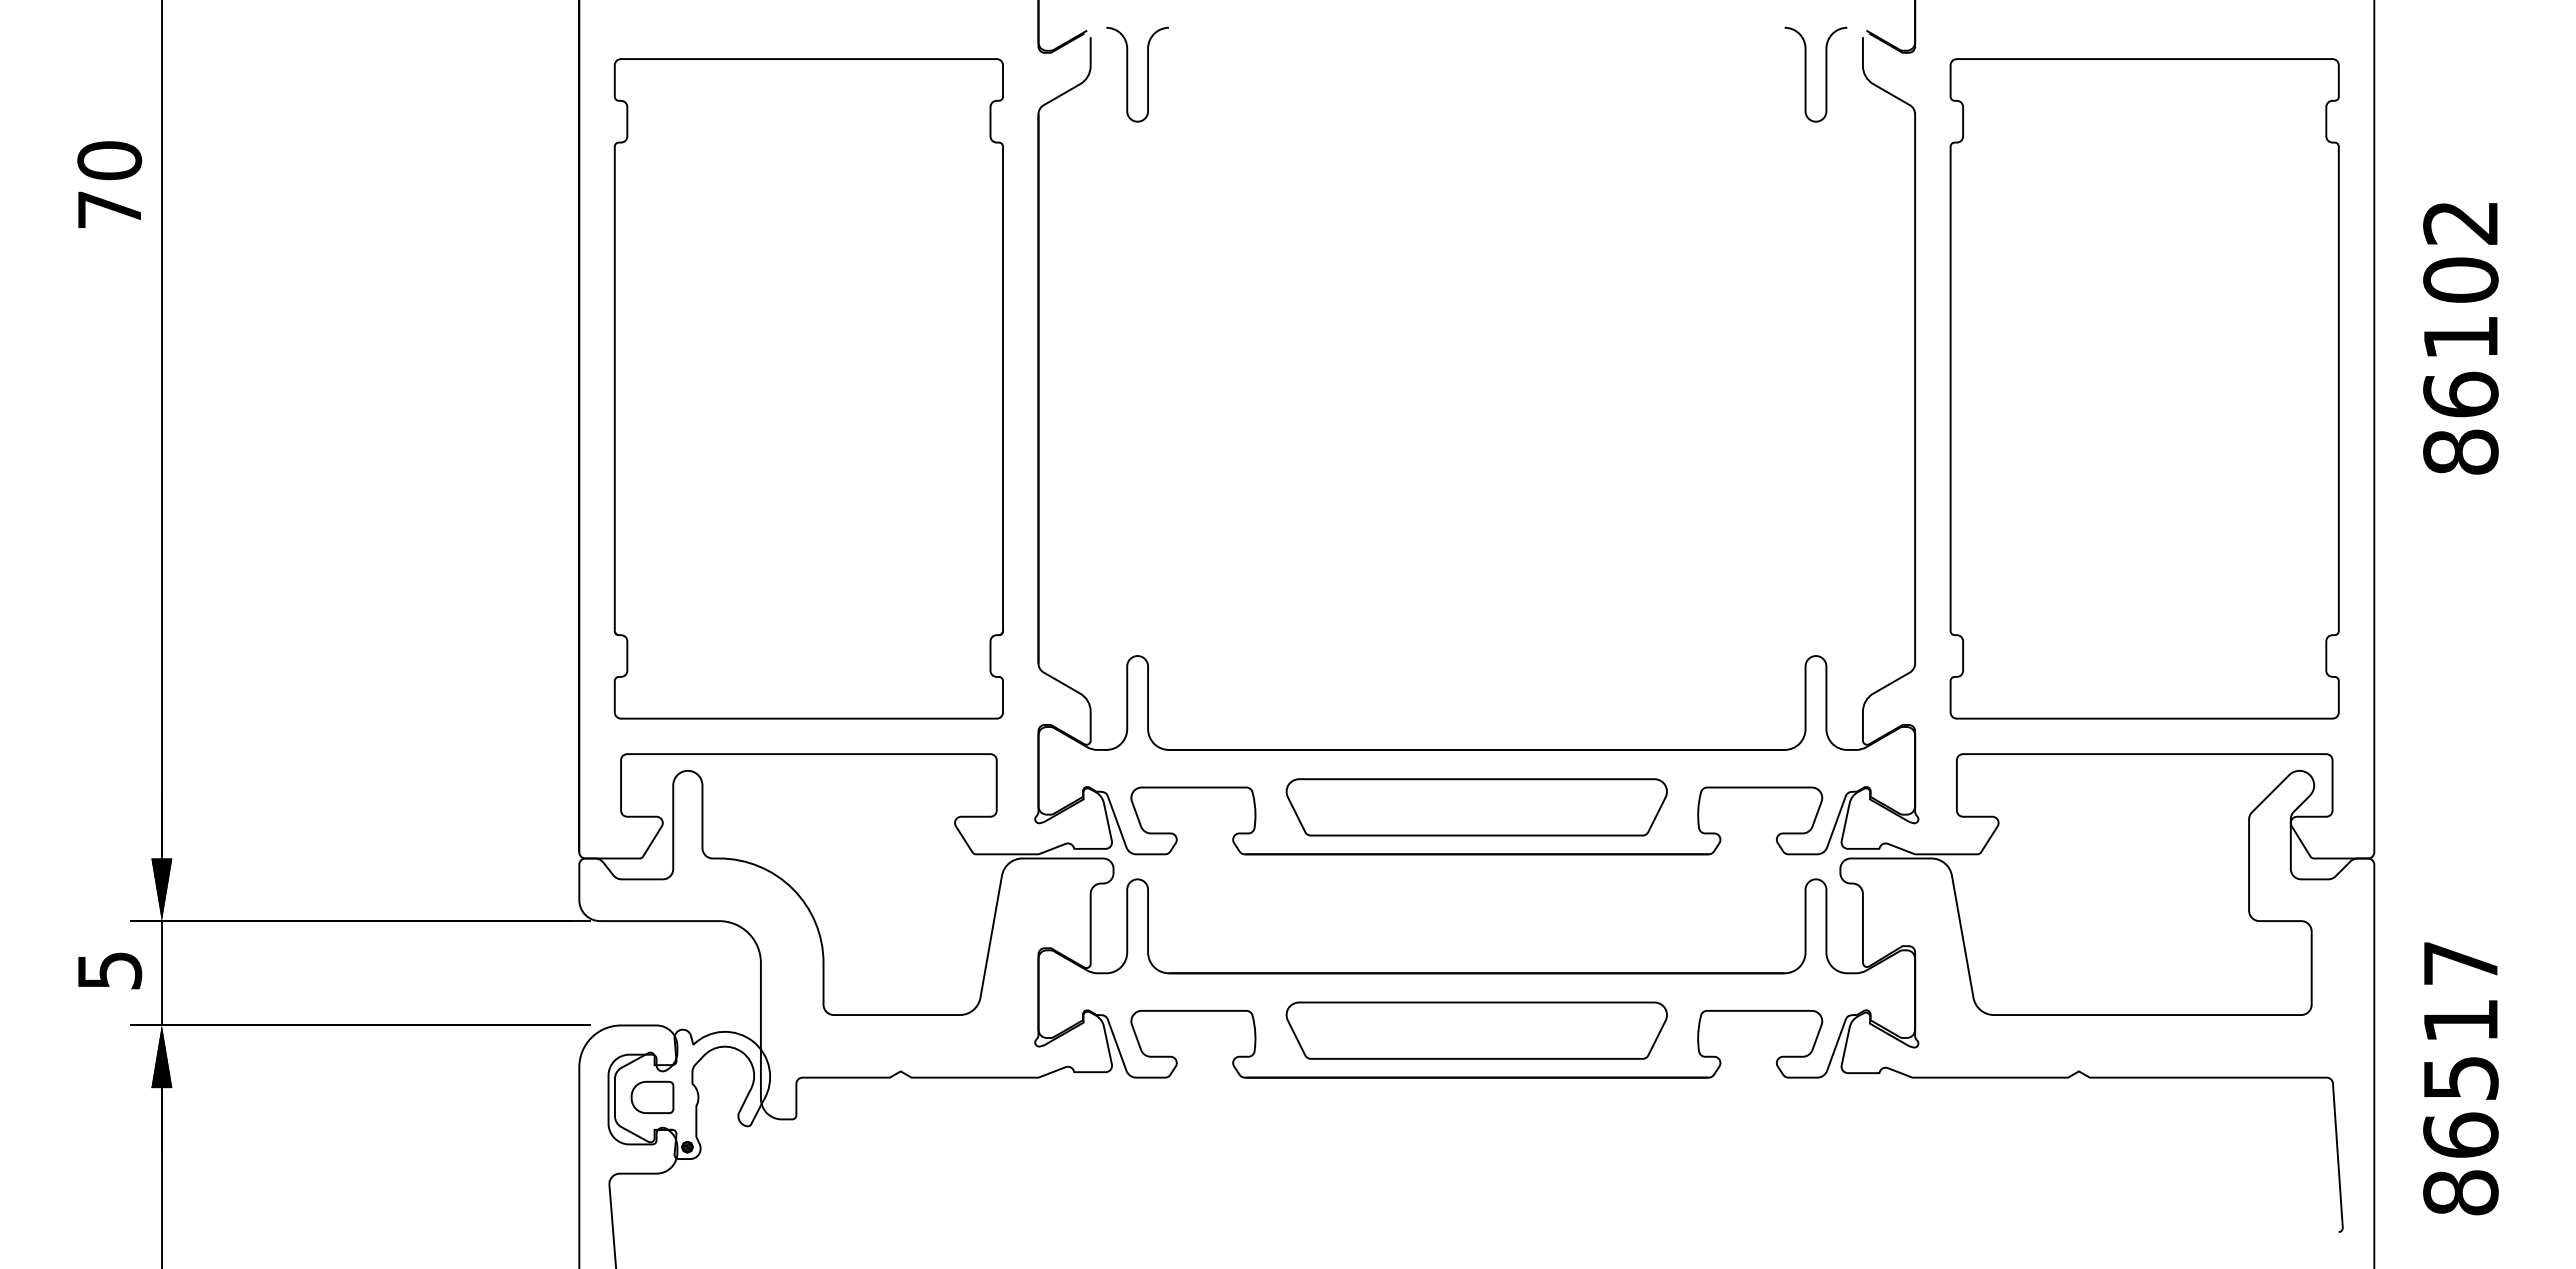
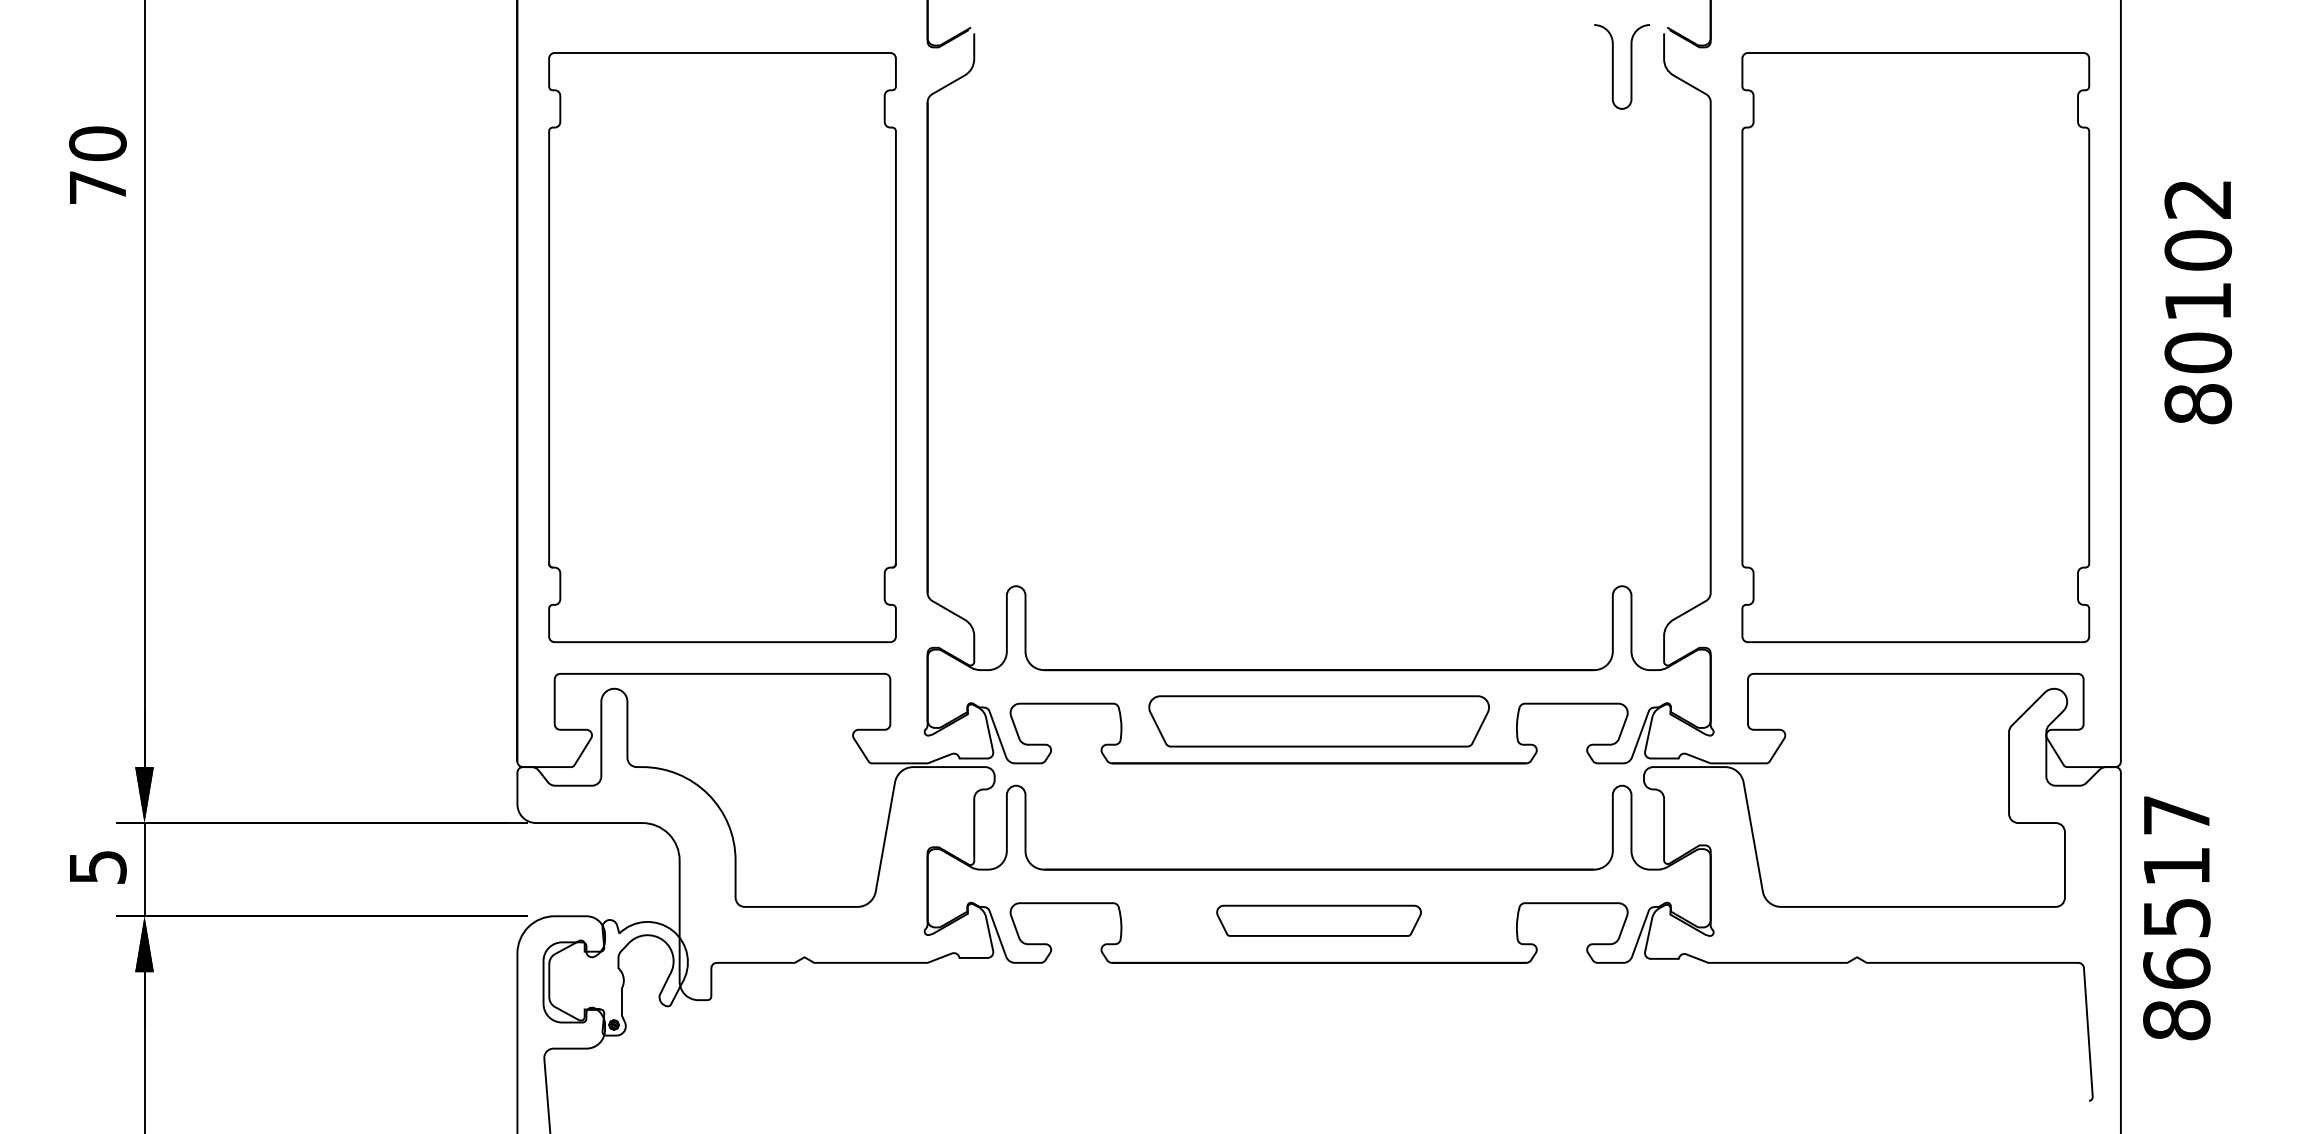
curve: (1128, 74) -> (1008, 66), removed
text: (2460, 394) -> (2197, 352), 86102 -> 80102
part: (1476, 1030) -> (1318, 920), size x0.6
text: (2460, 1078) -> (2176, 918), moved
part: (652, 1096) -> (582, 979), removed

